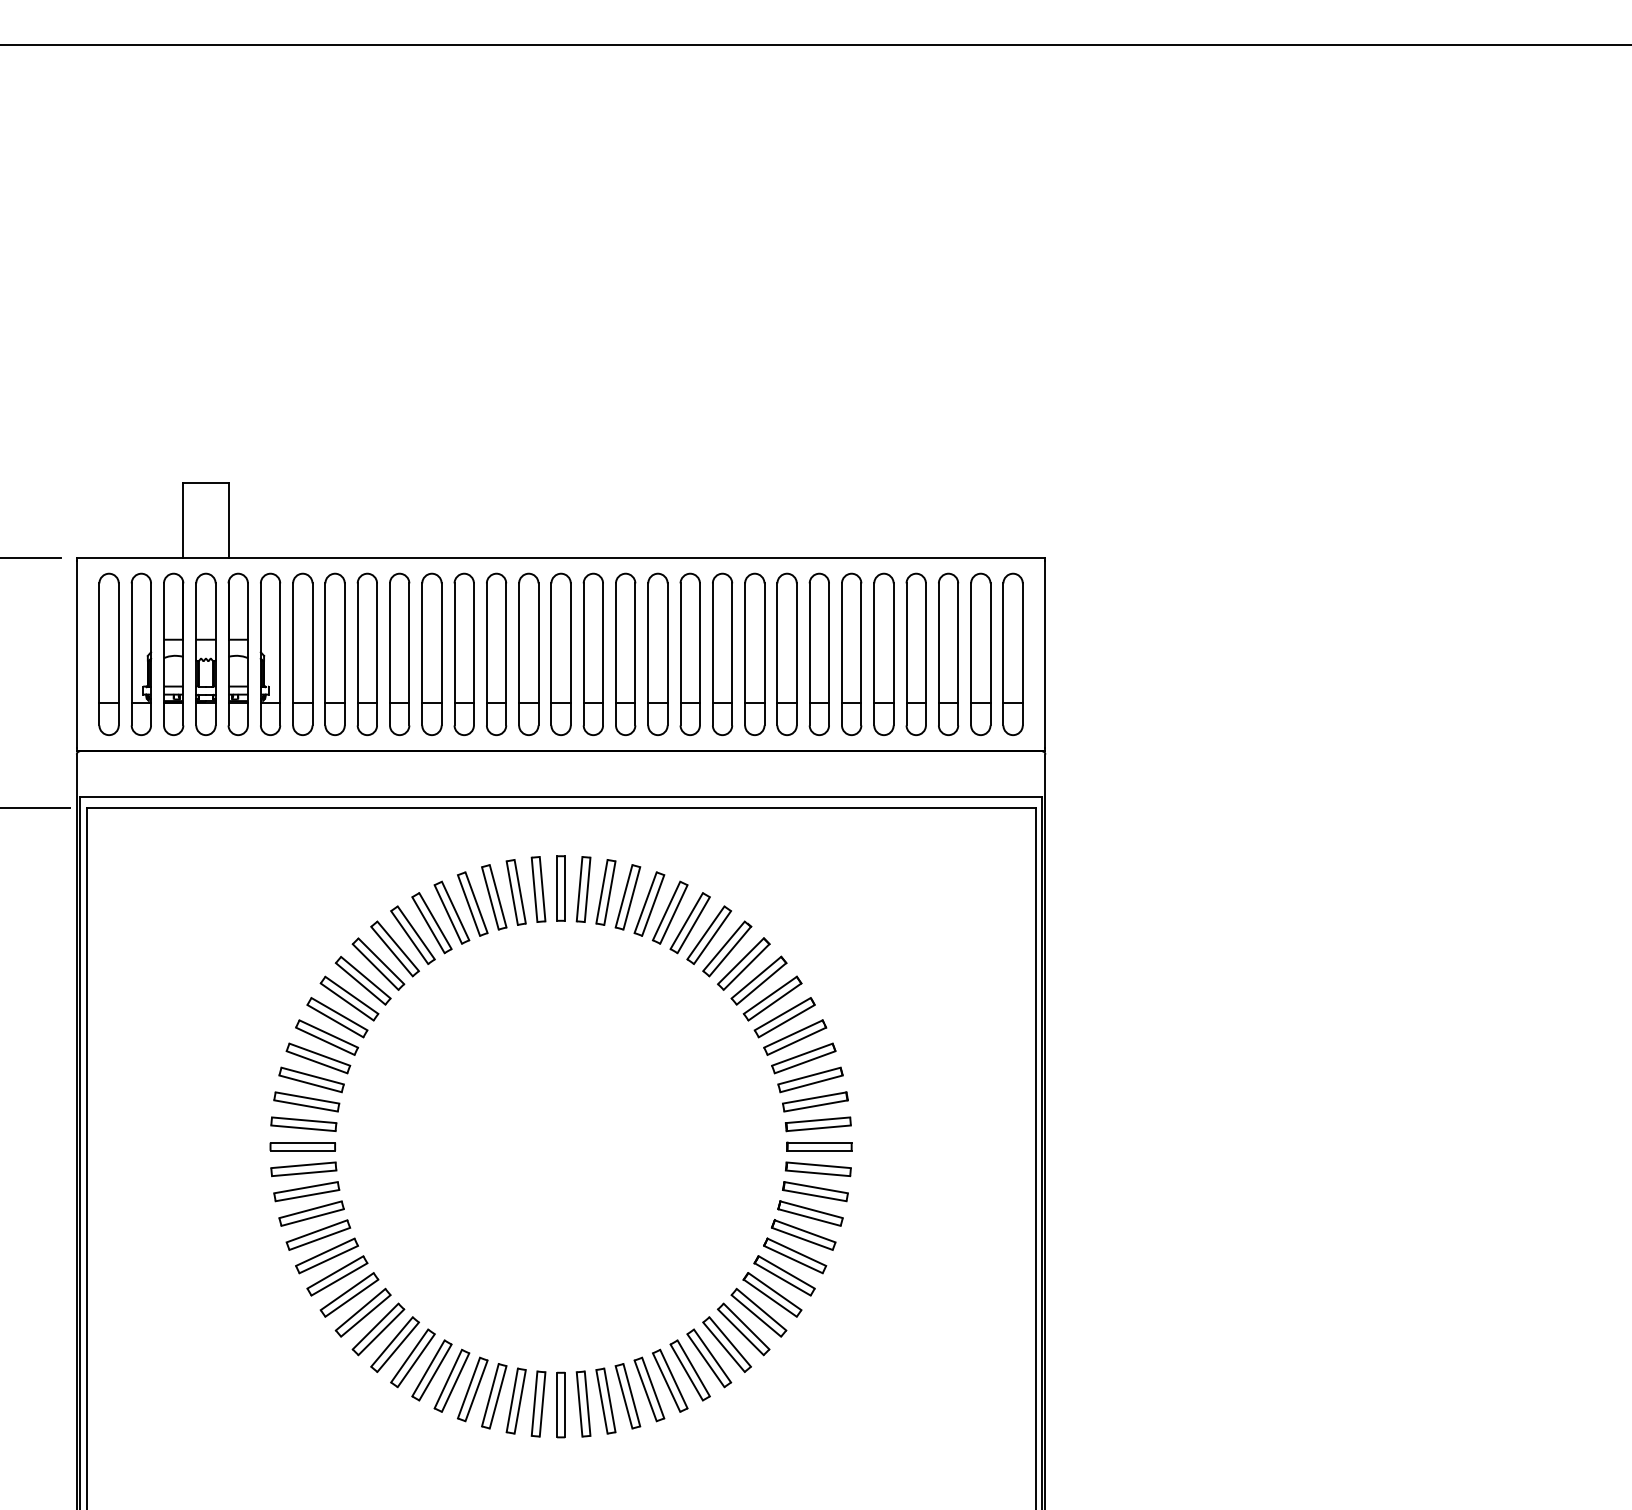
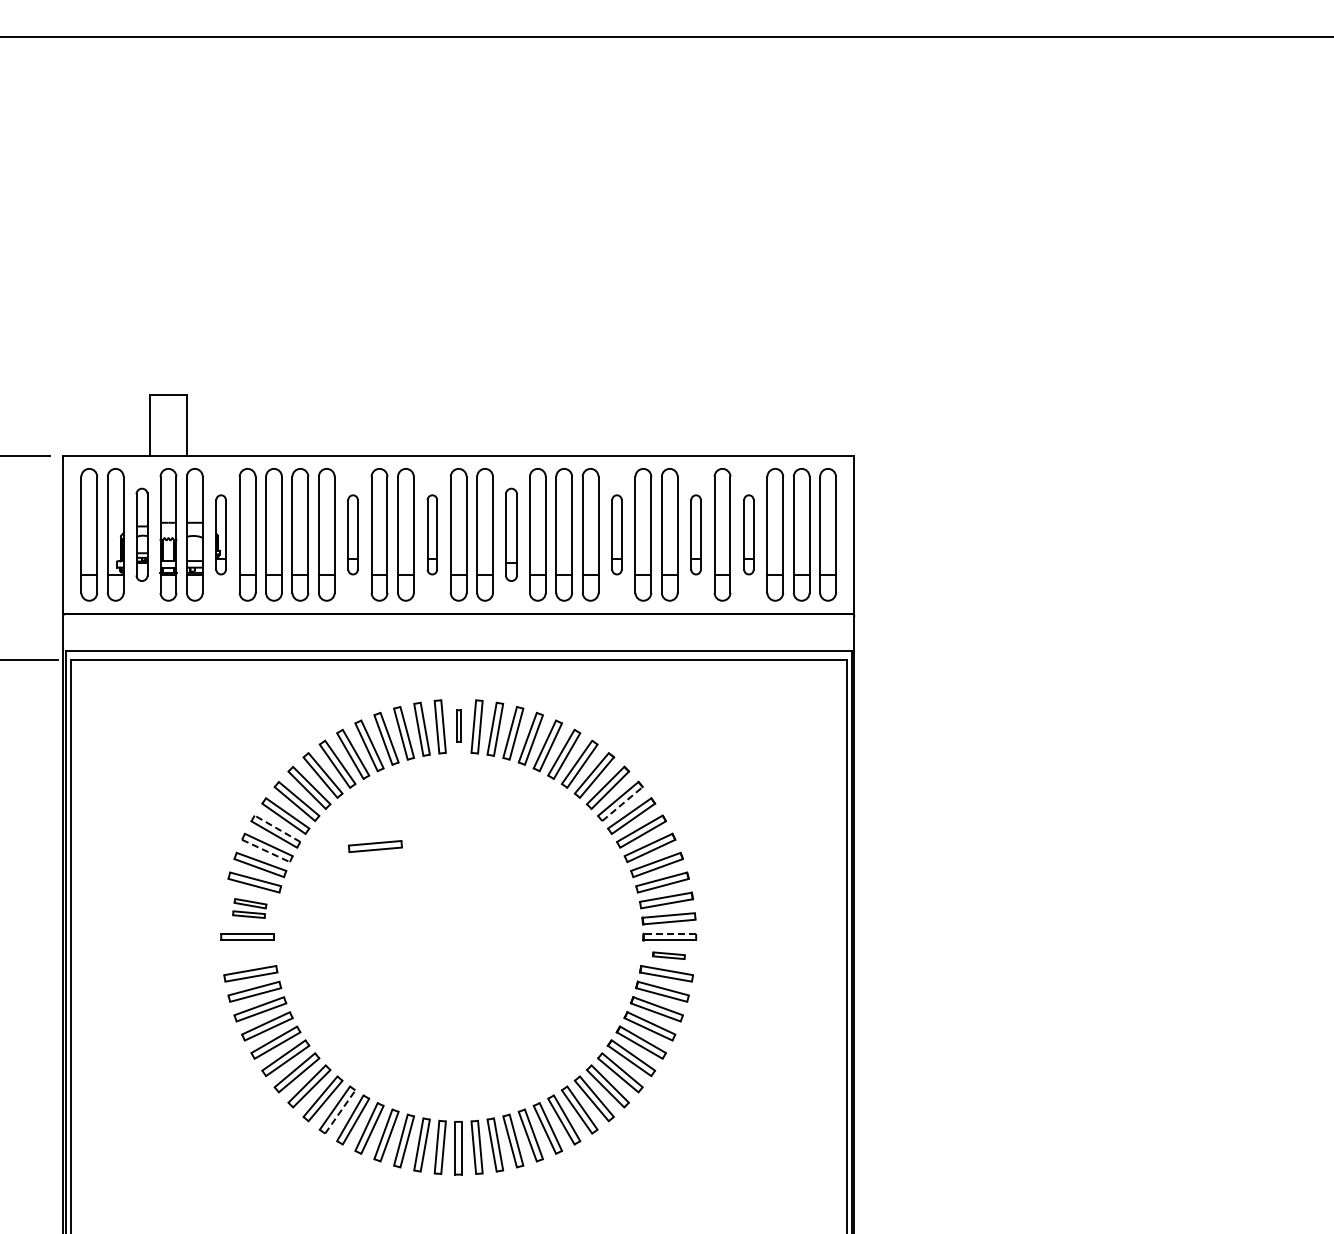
part: (172, 654) -> (141, 534), size x0.7
part: (269, 654) -> (220, 534), size x0.6
part: (431, 654) -> (352, 534), size x0.6
part: (529, 654) -> (432, 534), size x0.6
part: (625, 654) -> (511, 534), size x0.7
part: (754, 654) -> (616, 534), size x0.6
part: (850, 654) -> (695, 534), size x0.6
part: (915, 654) -> (748, 534), size x0.6
part: (560, 887) -> (458, 725), size x0.6
line: (761, 983) -> (622, 803), solid -> dashed
line: (339, 1013) -> (277, 828), solid -> dashed
line: (325, 1041) -> (266, 851), solid -> dashed
part: (305, 1111) -> (249, 908), size x0.6
line: (819, 1142) -> (669, 933), solid -> dashed
part: (303, 1169) -> (375, 846), moved
part: (817, 1169) -> (668, 955), size x0.6
line: (416, 1360) -> (340, 1111), solid -> dashed

